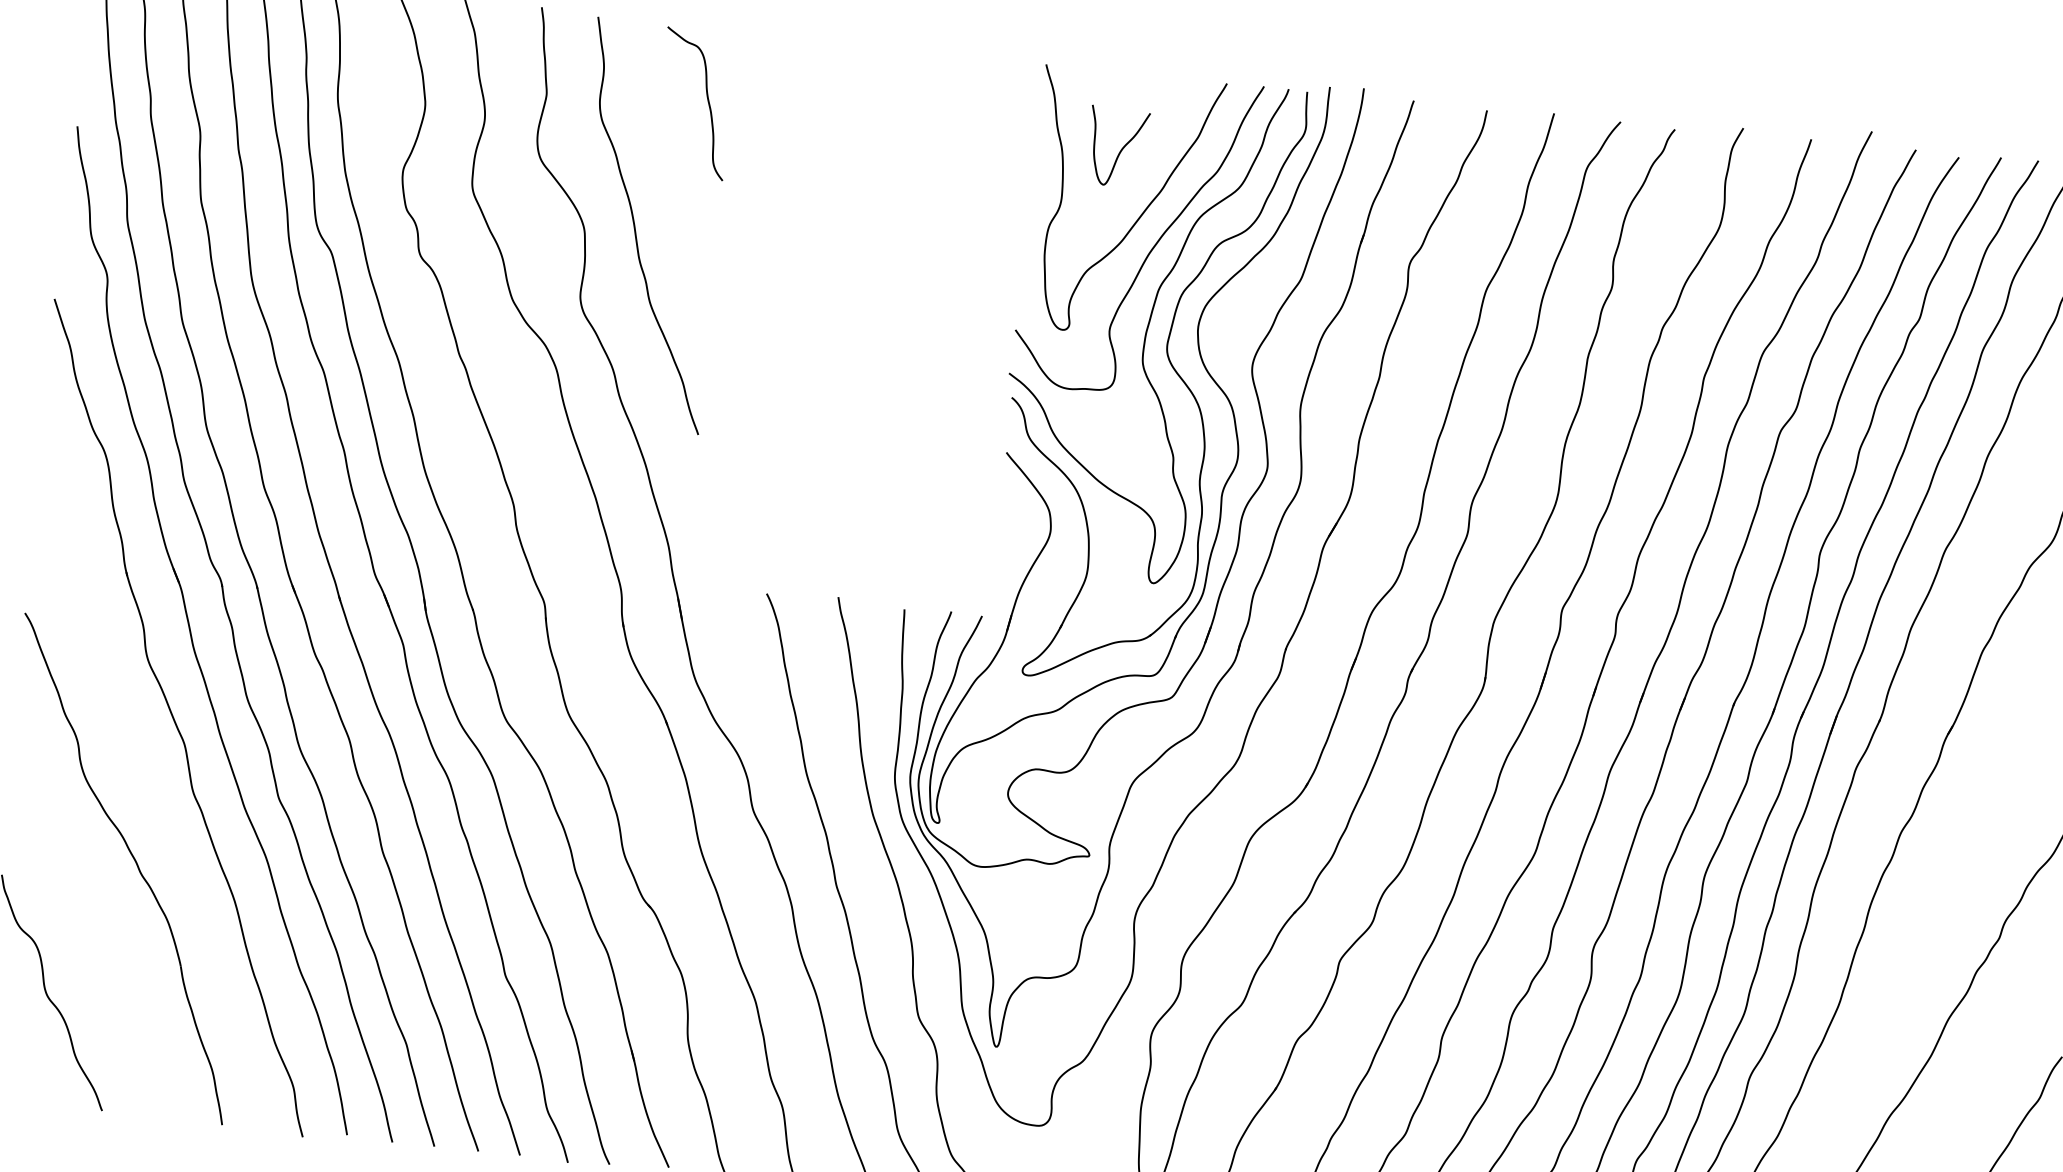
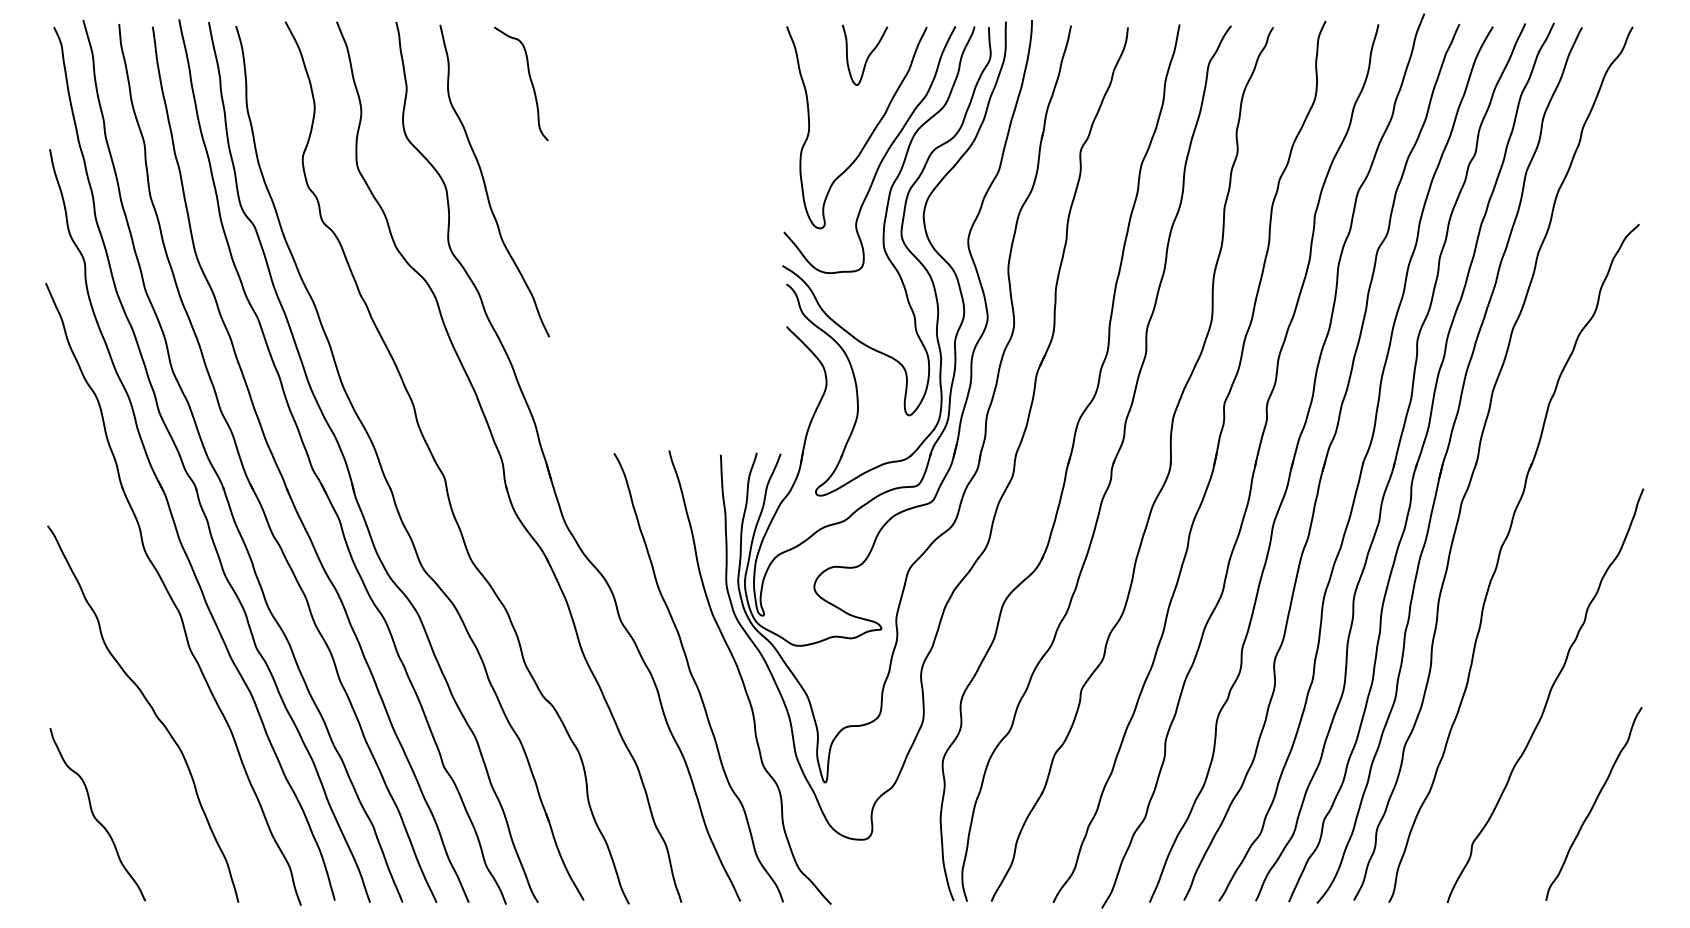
curve: (1120, 149) -> (867, 56), moved

